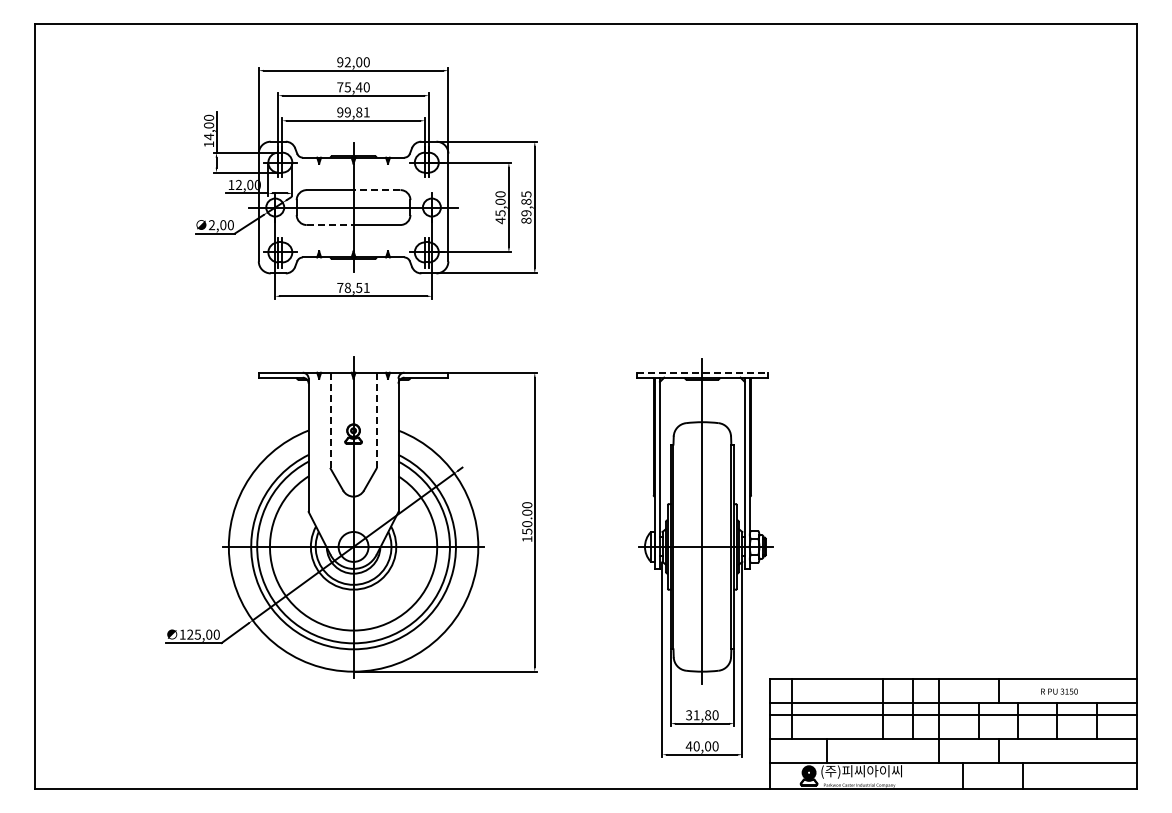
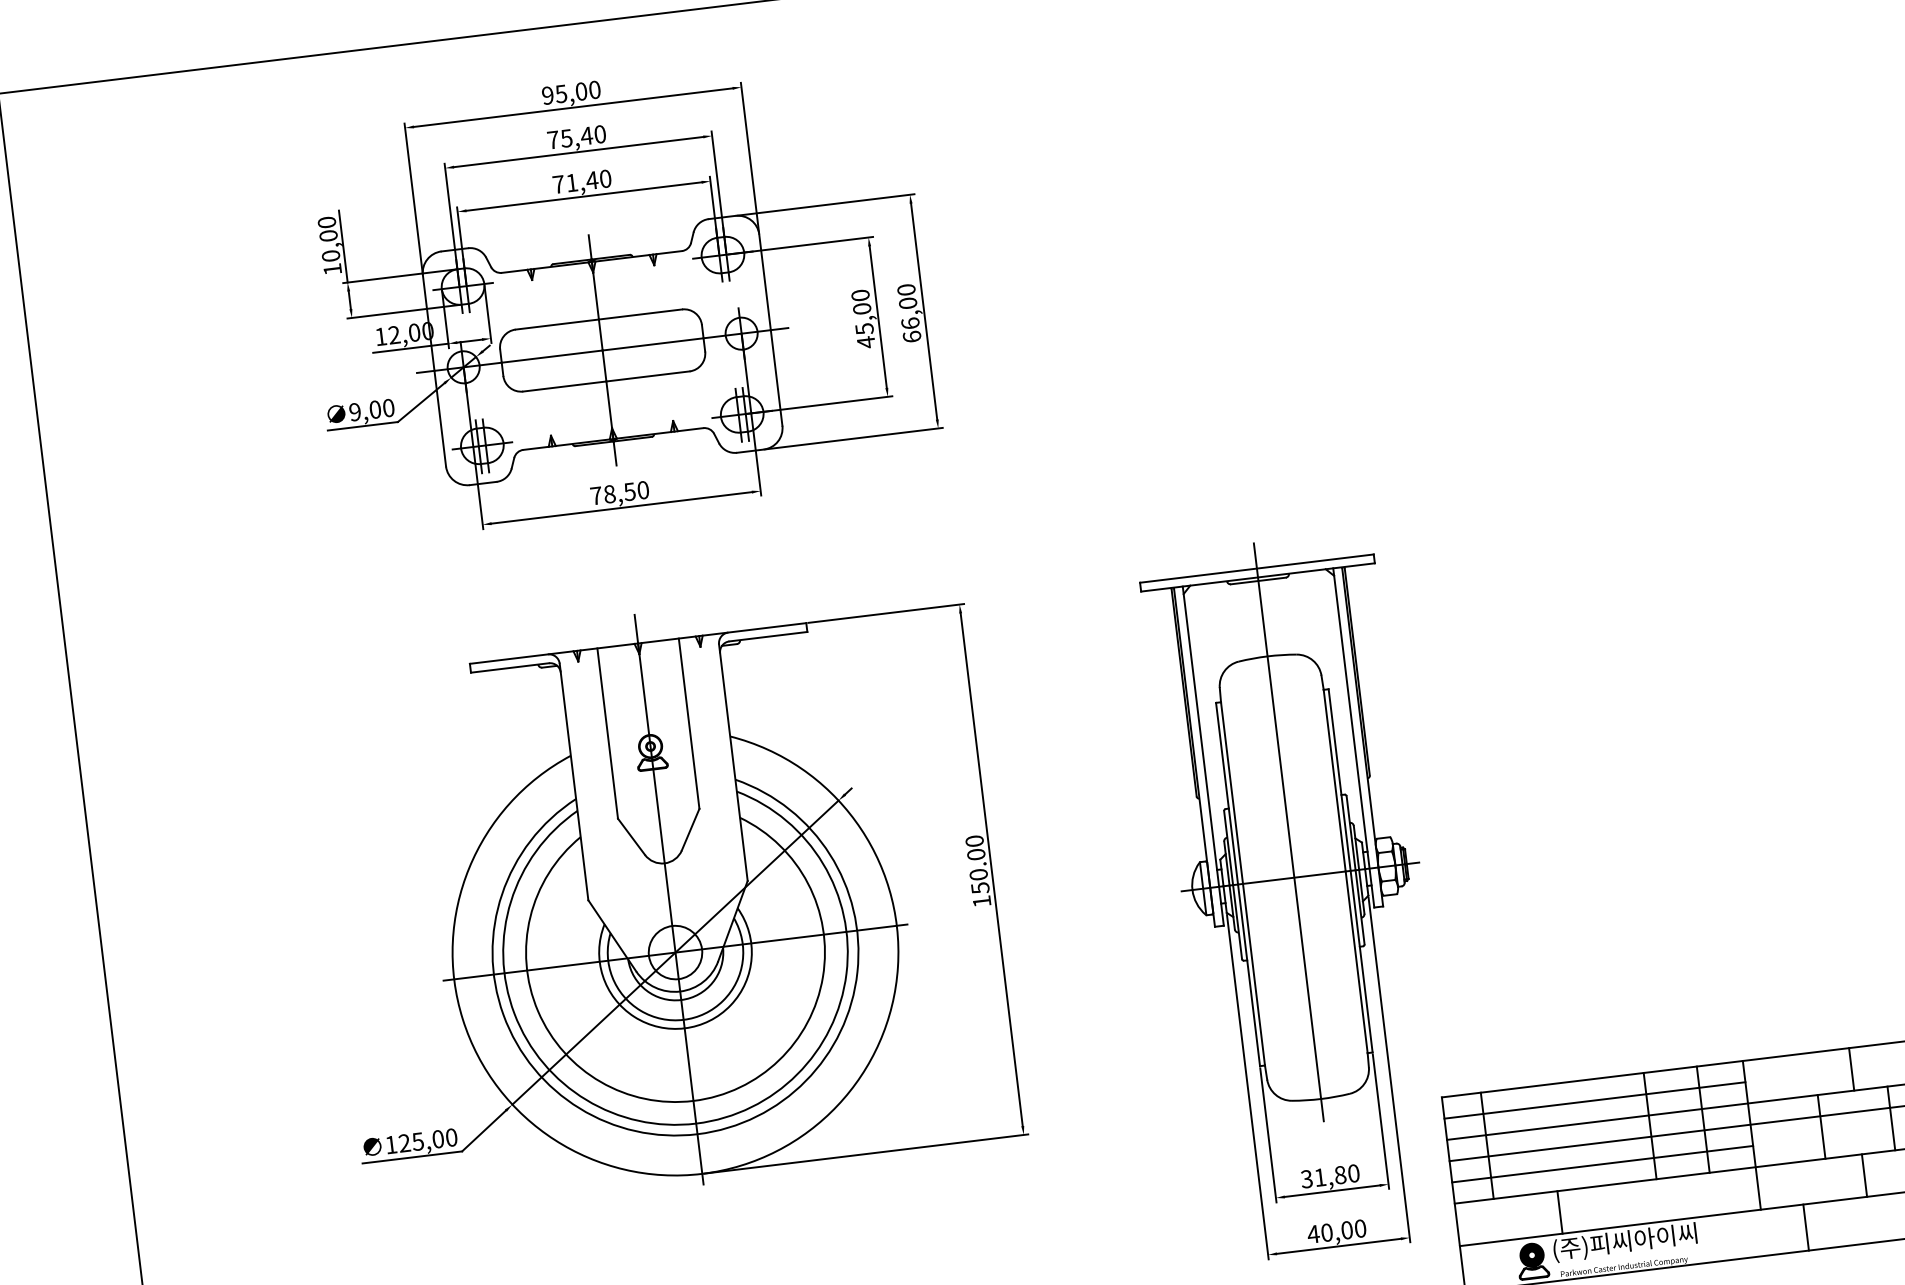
text: (347, 62) -> (560, 94), 92,00 -> 95,00
text: (353, 112) -> (582, 181), 99,81 -> 71,40
text: (209, 136) -> (331, 255), 14,00 -> 10,00
line: (376, 190) -> (639, 315), dashed -> solid
text: (526, 207) -> (909, 313), 89,85 -> 66,00
text: (211, 225) -> (354, 412), 2,00 -> 9,00
line: (330, 225) -> (565, 387), dashed -> solid
text: (366, 287) -> (642, 489), 78,51 -> 78,50
line: (702, 372) -> (1257, 568), dashed -> solid
line: (330, 420) -> (607, 733), dashed -> solid
line: (376, 420) -> (689, 723), dashed -> solid
line: (854, 690) -> (1594, 1099), added
line: (854, 726) -> (1602, 1163), added

